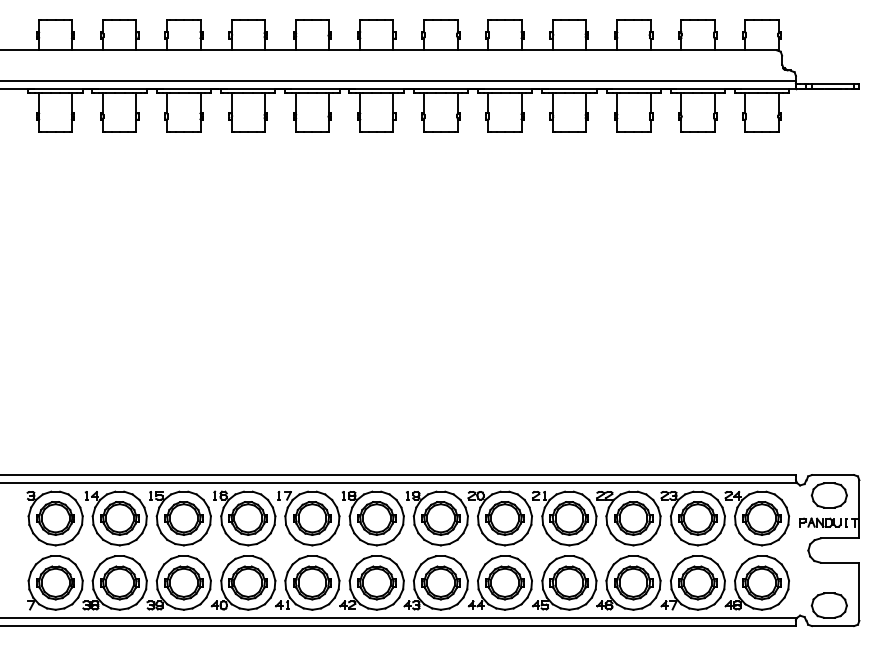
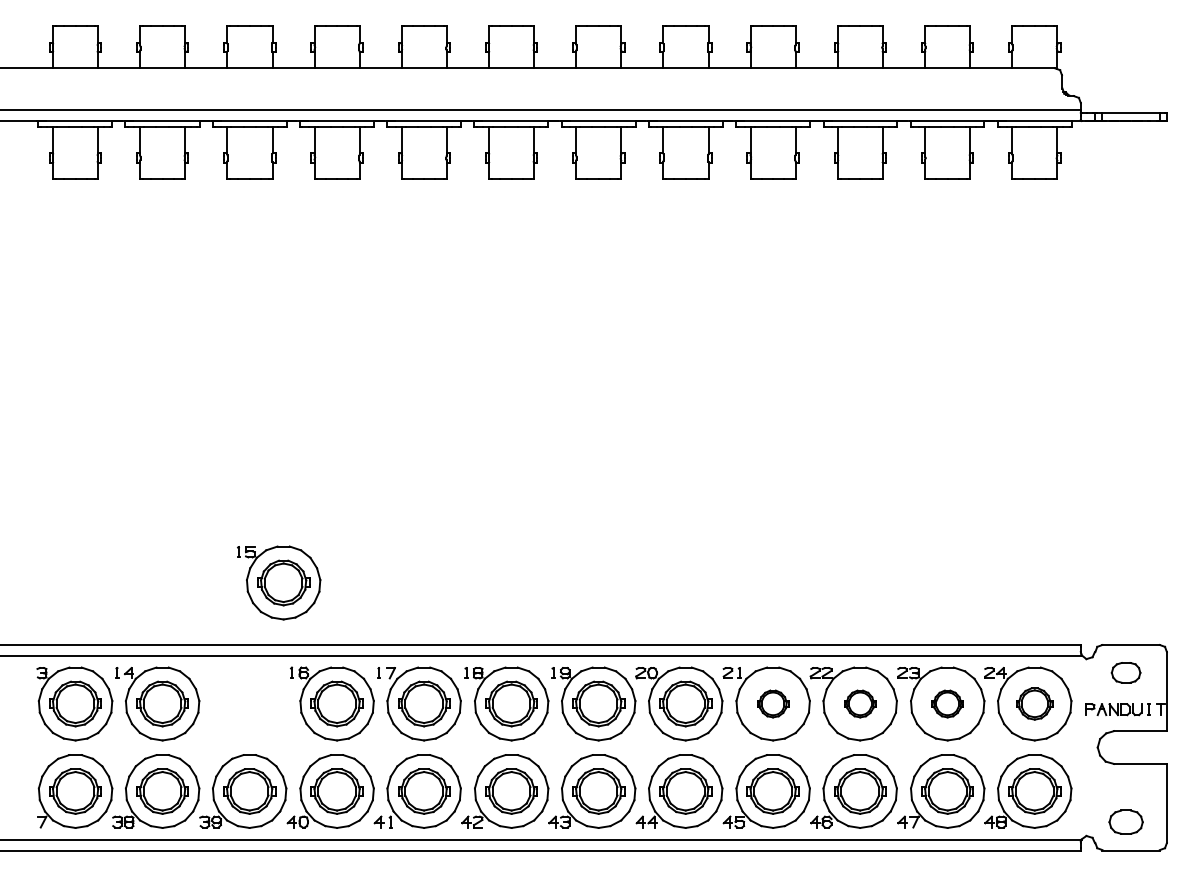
part: (828, 495) -> (1125, 672), size x0.6
part: (180, 518) -> (279, 582), moved
part: (568, 518) -> (772, 703), size x0.6
part: (633, 518) -> (860, 703), size x0.6
part: (697, 518) -> (947, 703), size x0.6
part: (761, 518) -> (1034, 703), size x0.7
part: (828, 605) -> (1125, 821), size x0.7

